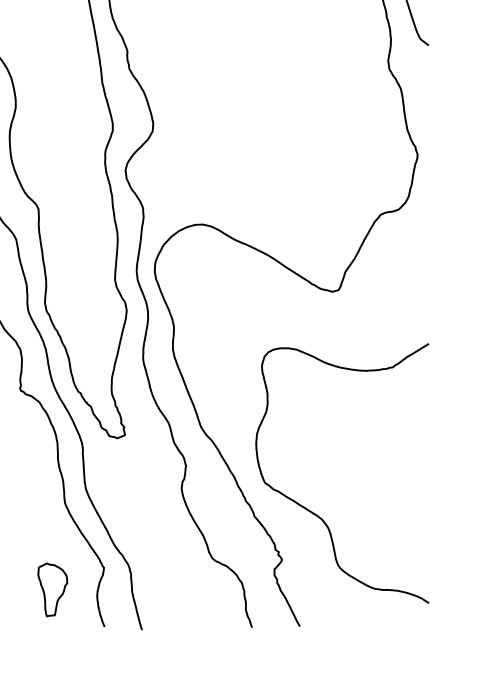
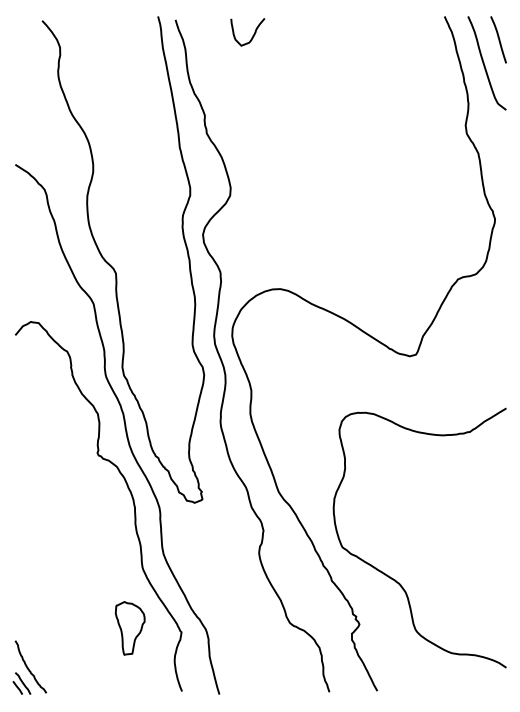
part: (52, 589) -> (129, 628), moved

